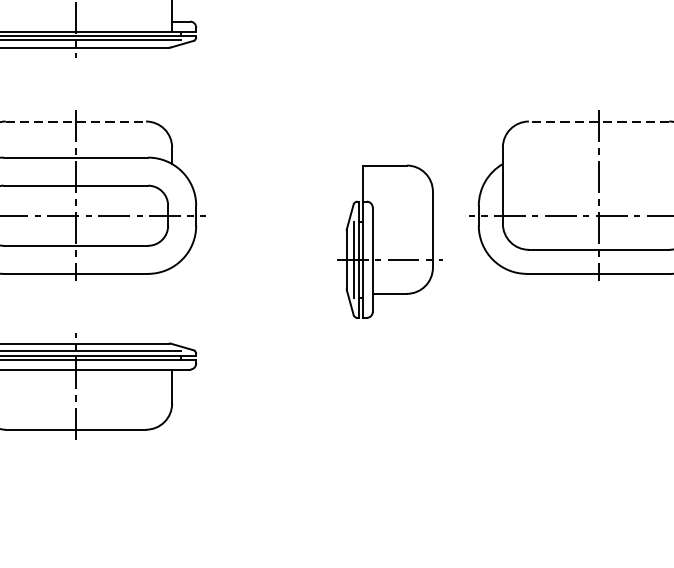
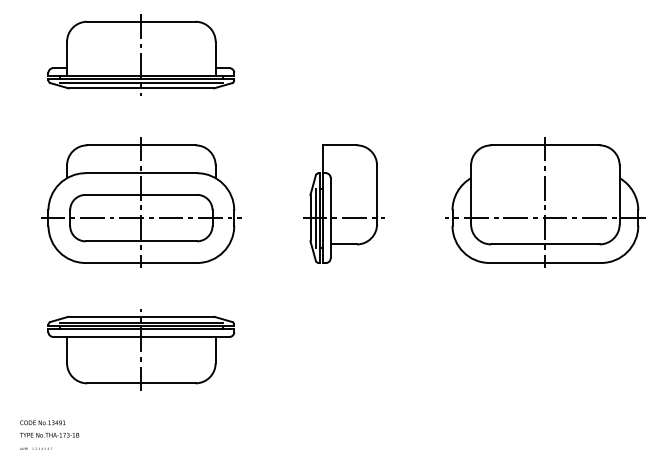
line: (76, 121) -> (141, 145), dashed -> solid
line: (597, 121) -> (544, 145), dashed -> solid
part: (389, 240) -> (343, 203), moved

